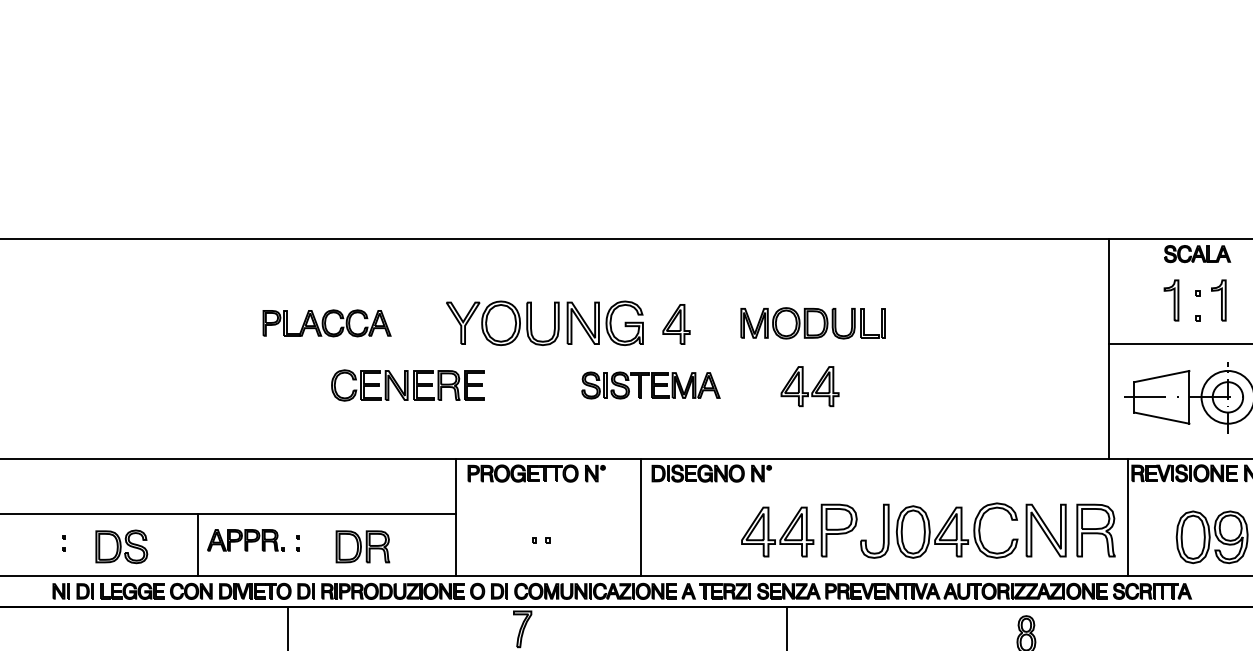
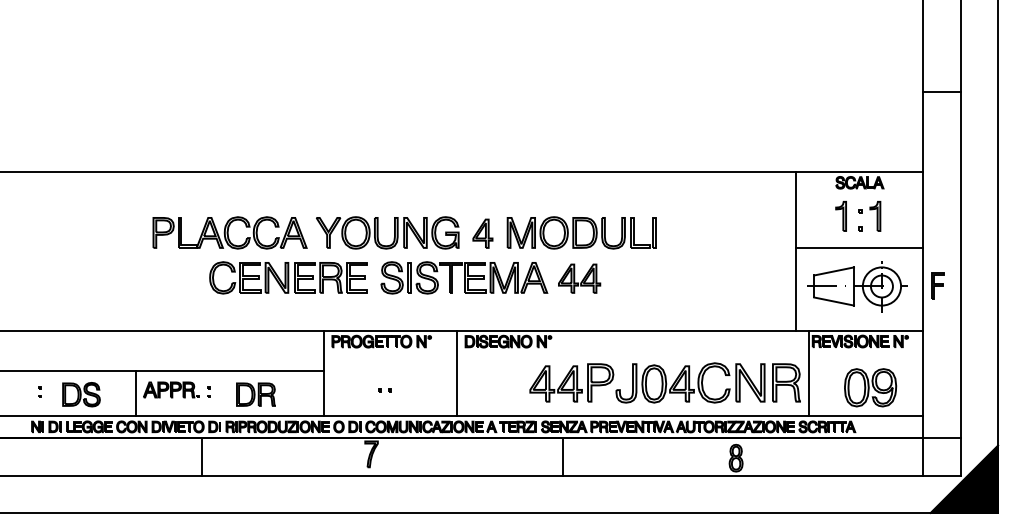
part: (326, 322) -> (229, 232), size x1.67
part: (812, 322) -> (581, 232), size x1.43
part: (407, 384) -> (288, 277), size x1.43
part: (651, 384) -> (464, 277), size x1.67

